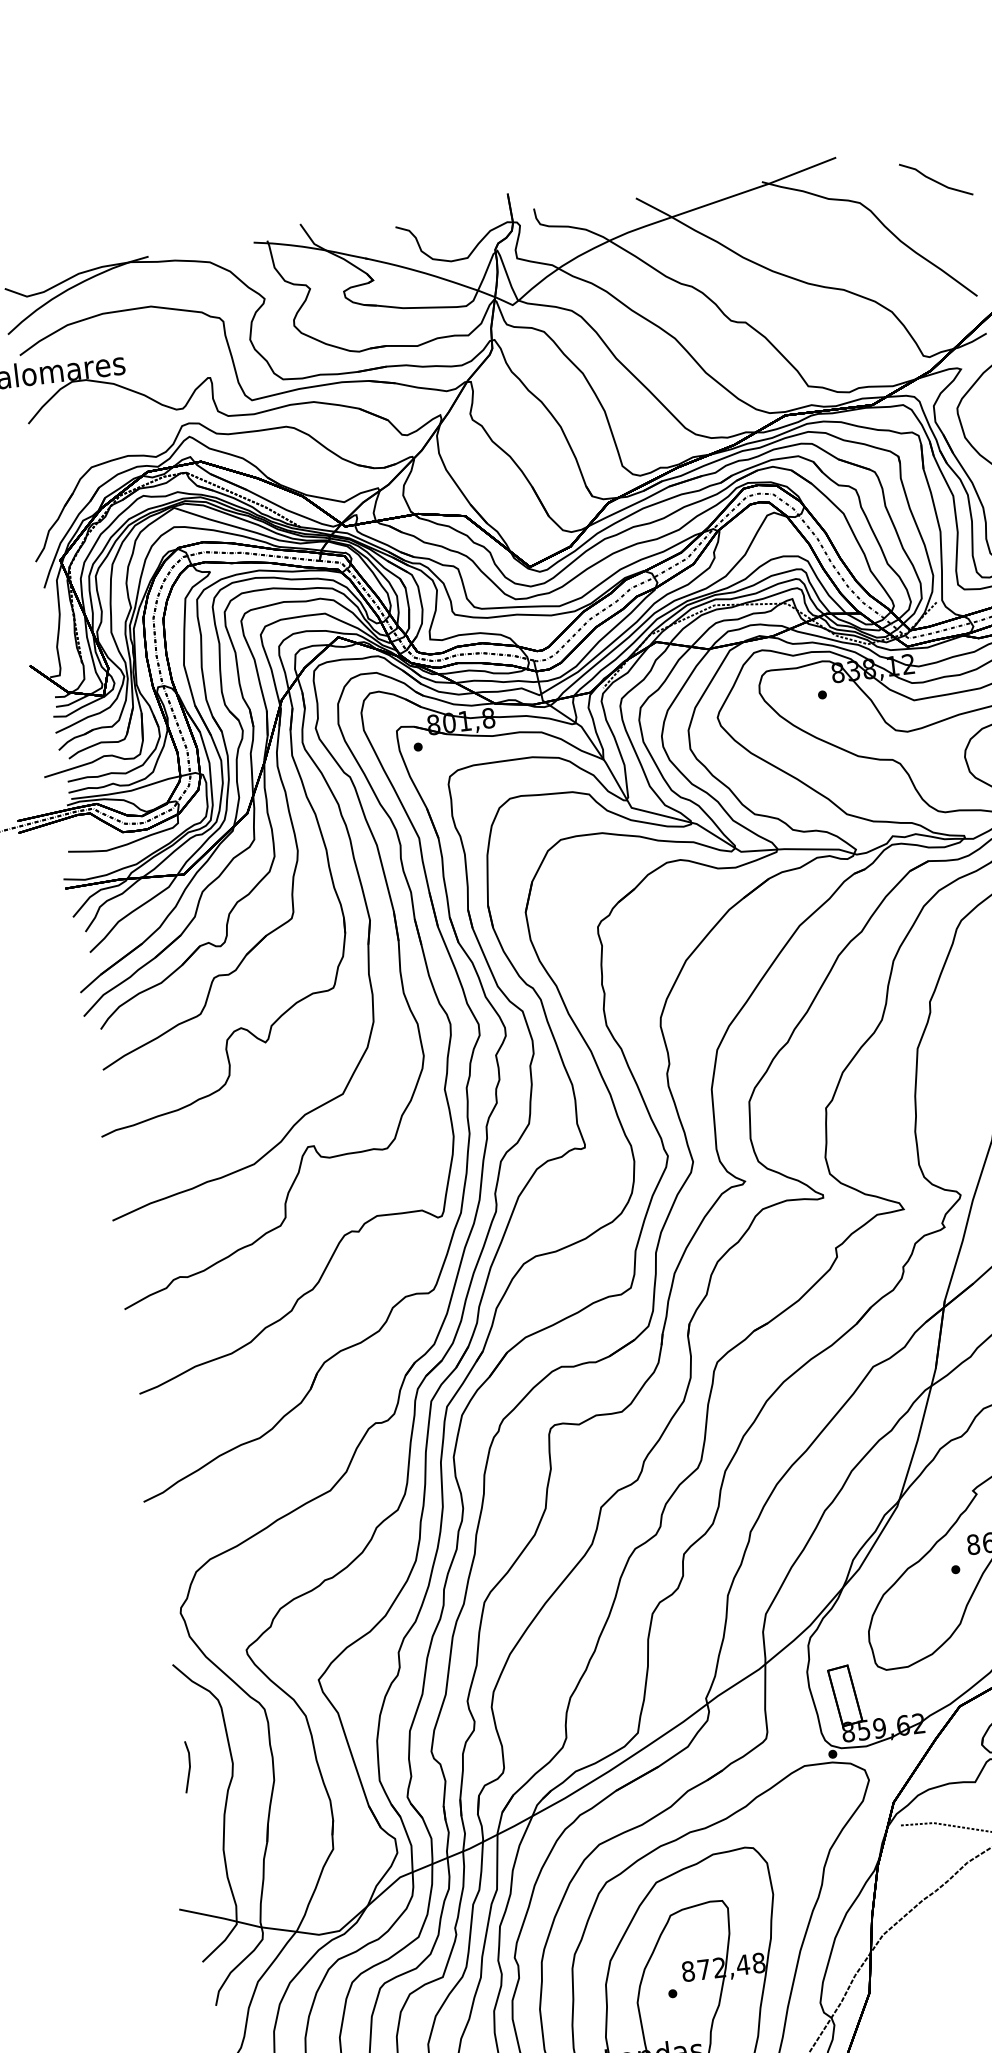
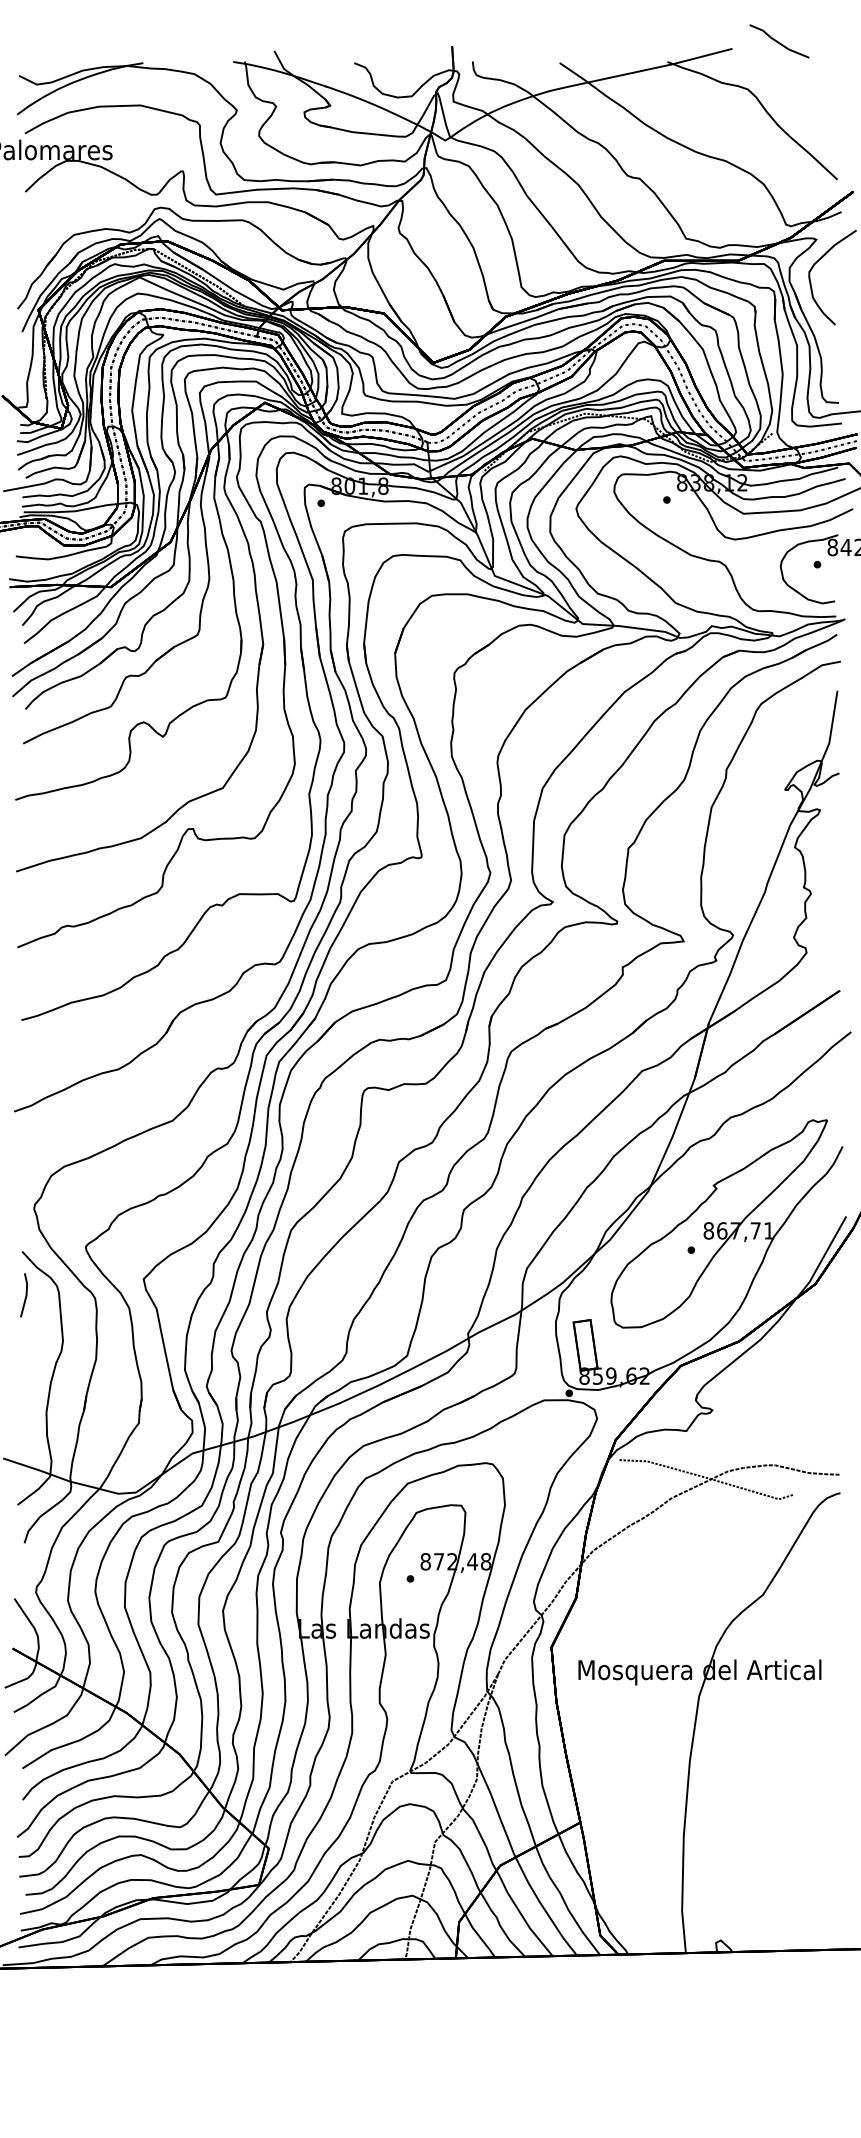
line: (935, 179) -> (778, 41), moved
line: (188, 1767) -> (25, 1295), moved

